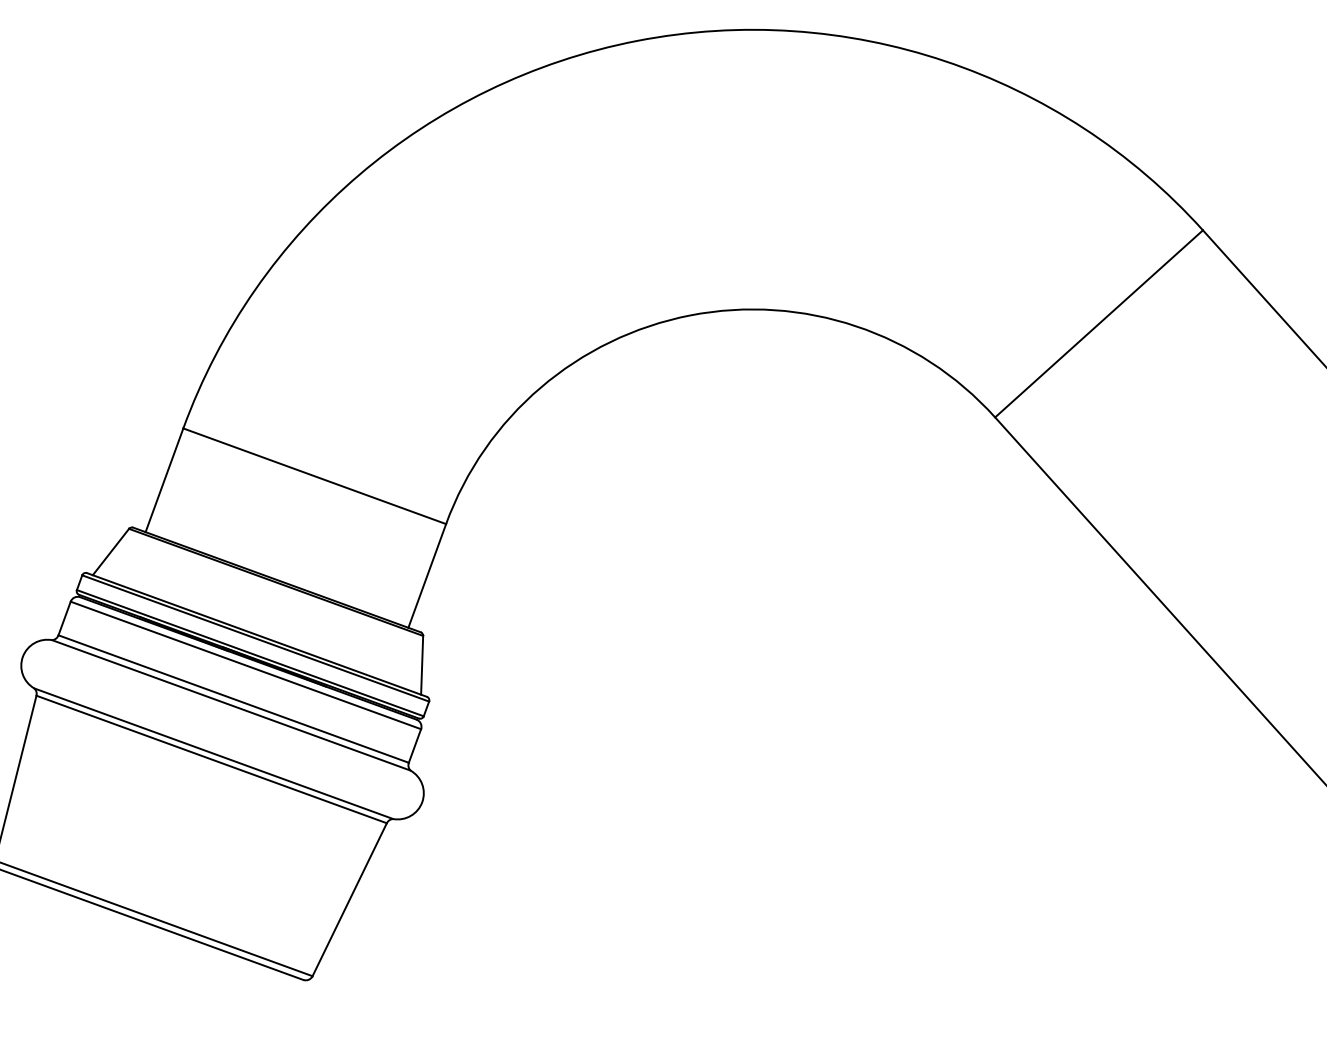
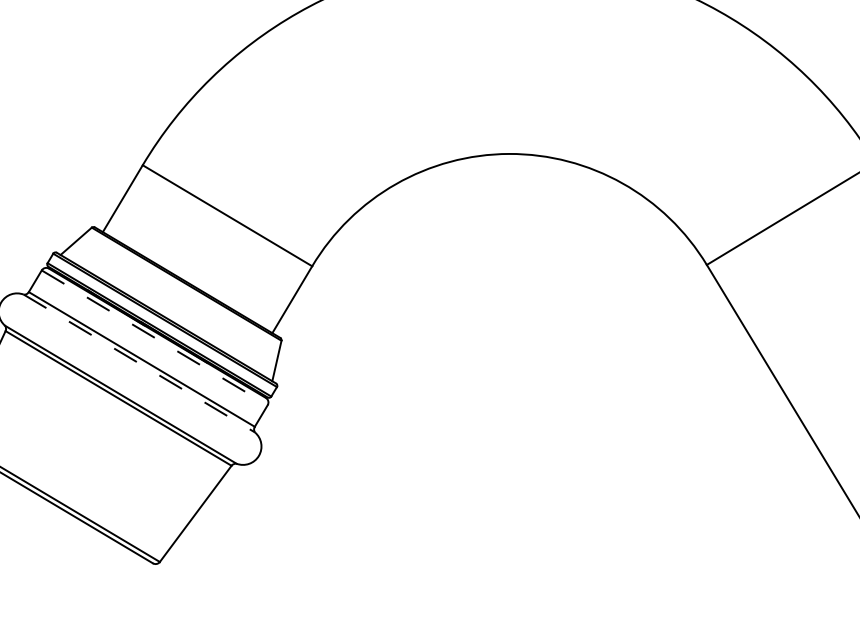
line: (246, 665) -> (155, 337), solid -> dashed
line: (231, 705) -> (139, 363), solid -> dashed

